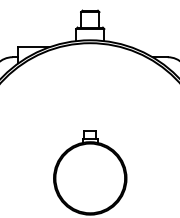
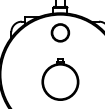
part: (90, 78) -> (60, 32), added

